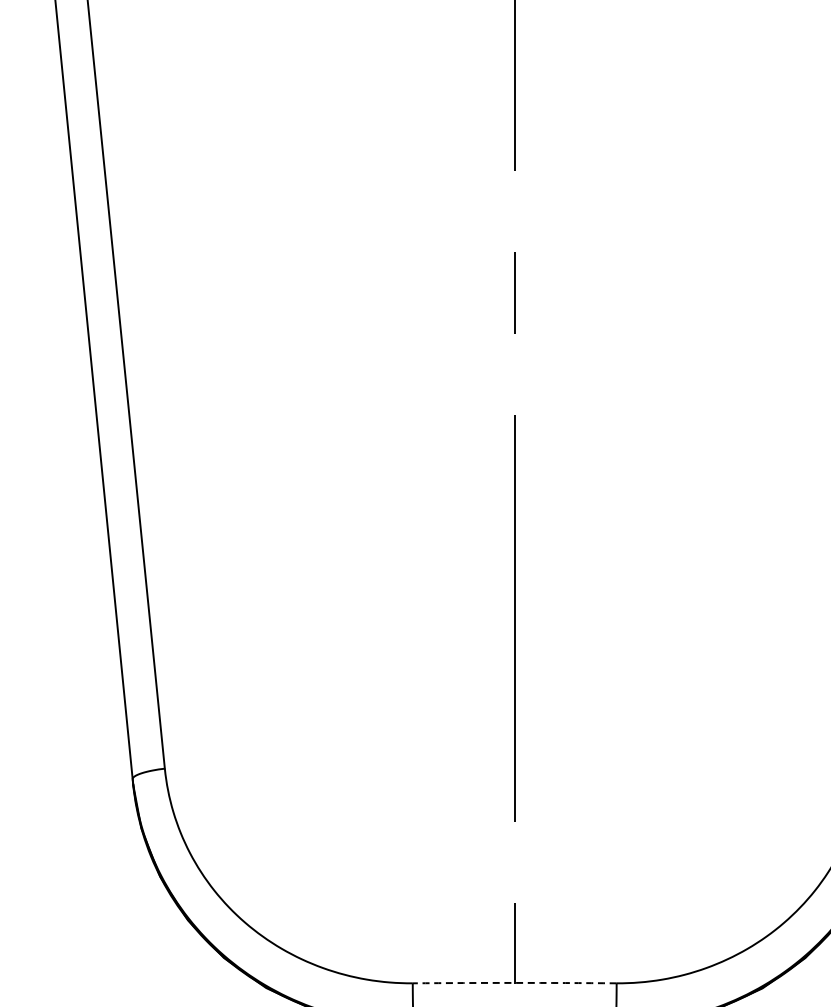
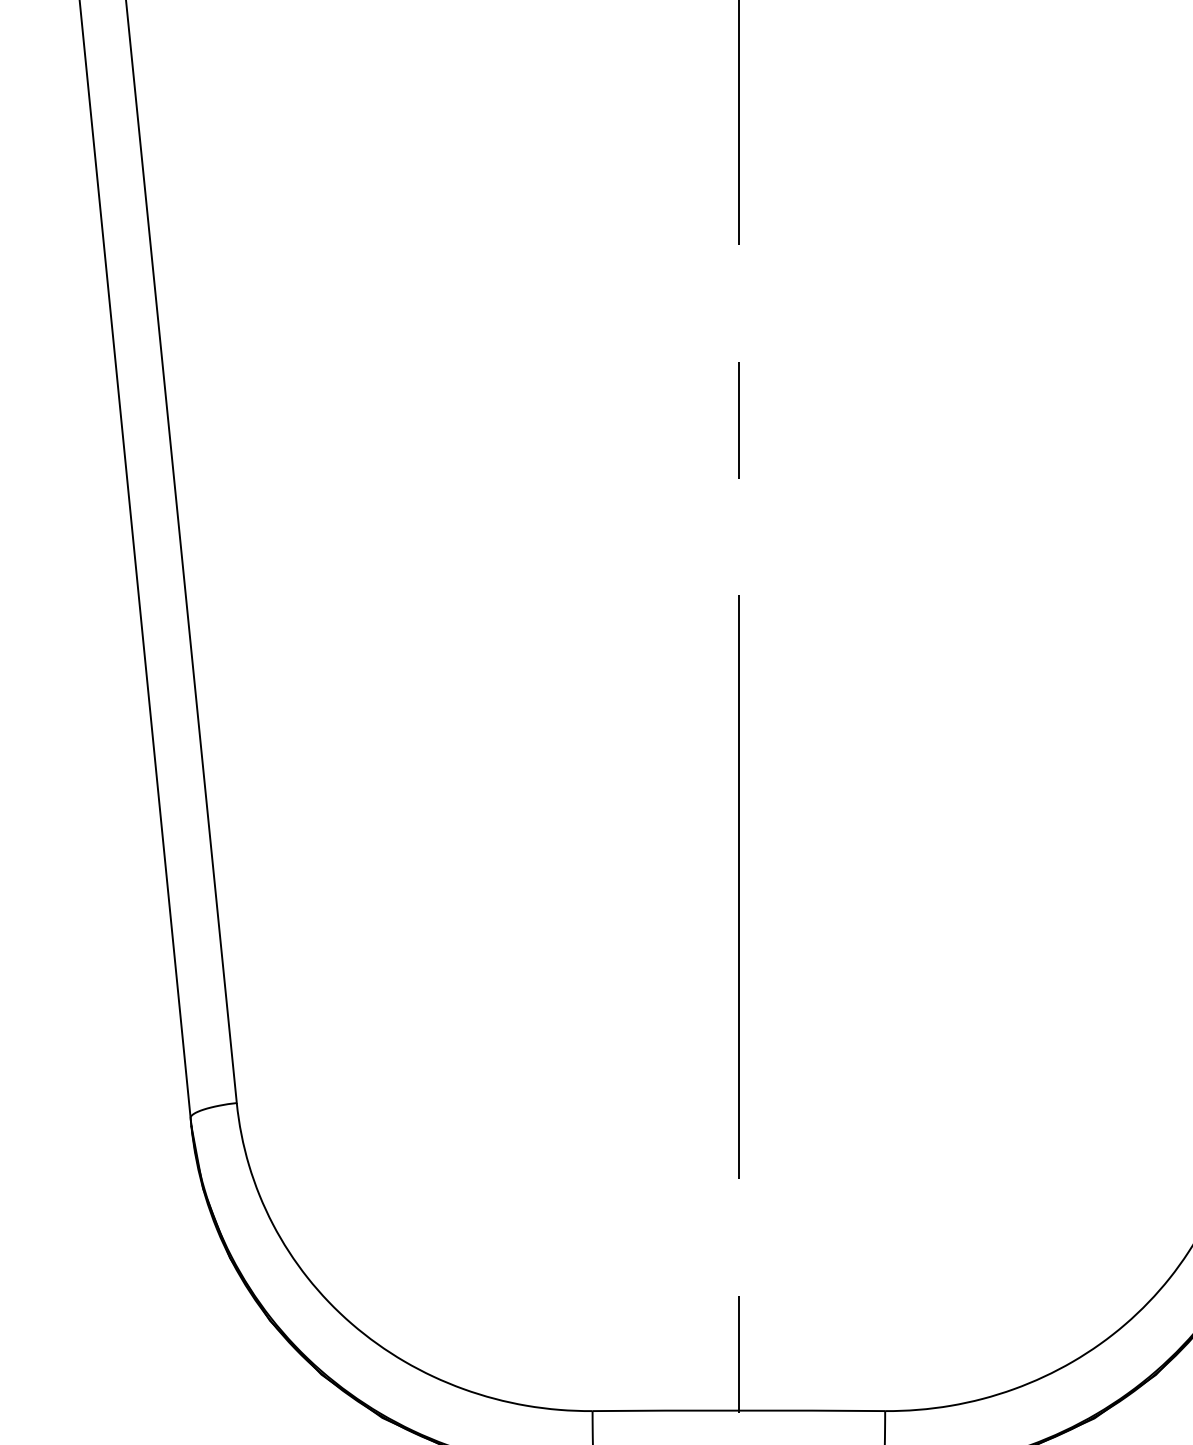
arc: (514, 982) -> (738, 1409), dashed -> solid

